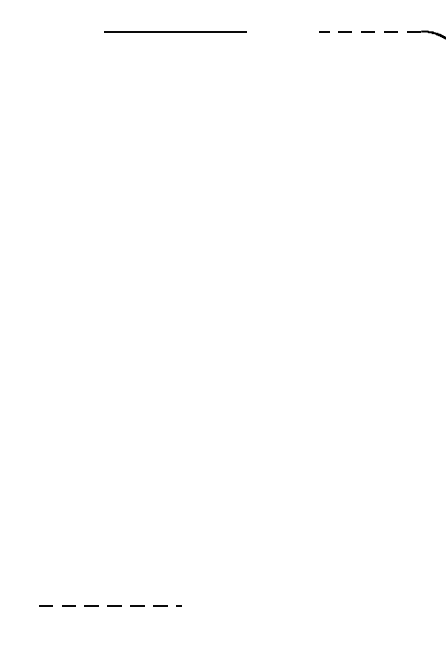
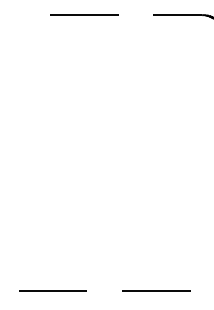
line: (369, 32) -> (177, 15), dashed -> solid
line: (111, 605) -> (53, 290), dashed -> solid
line: (326, 605) -> (156, 290), added

